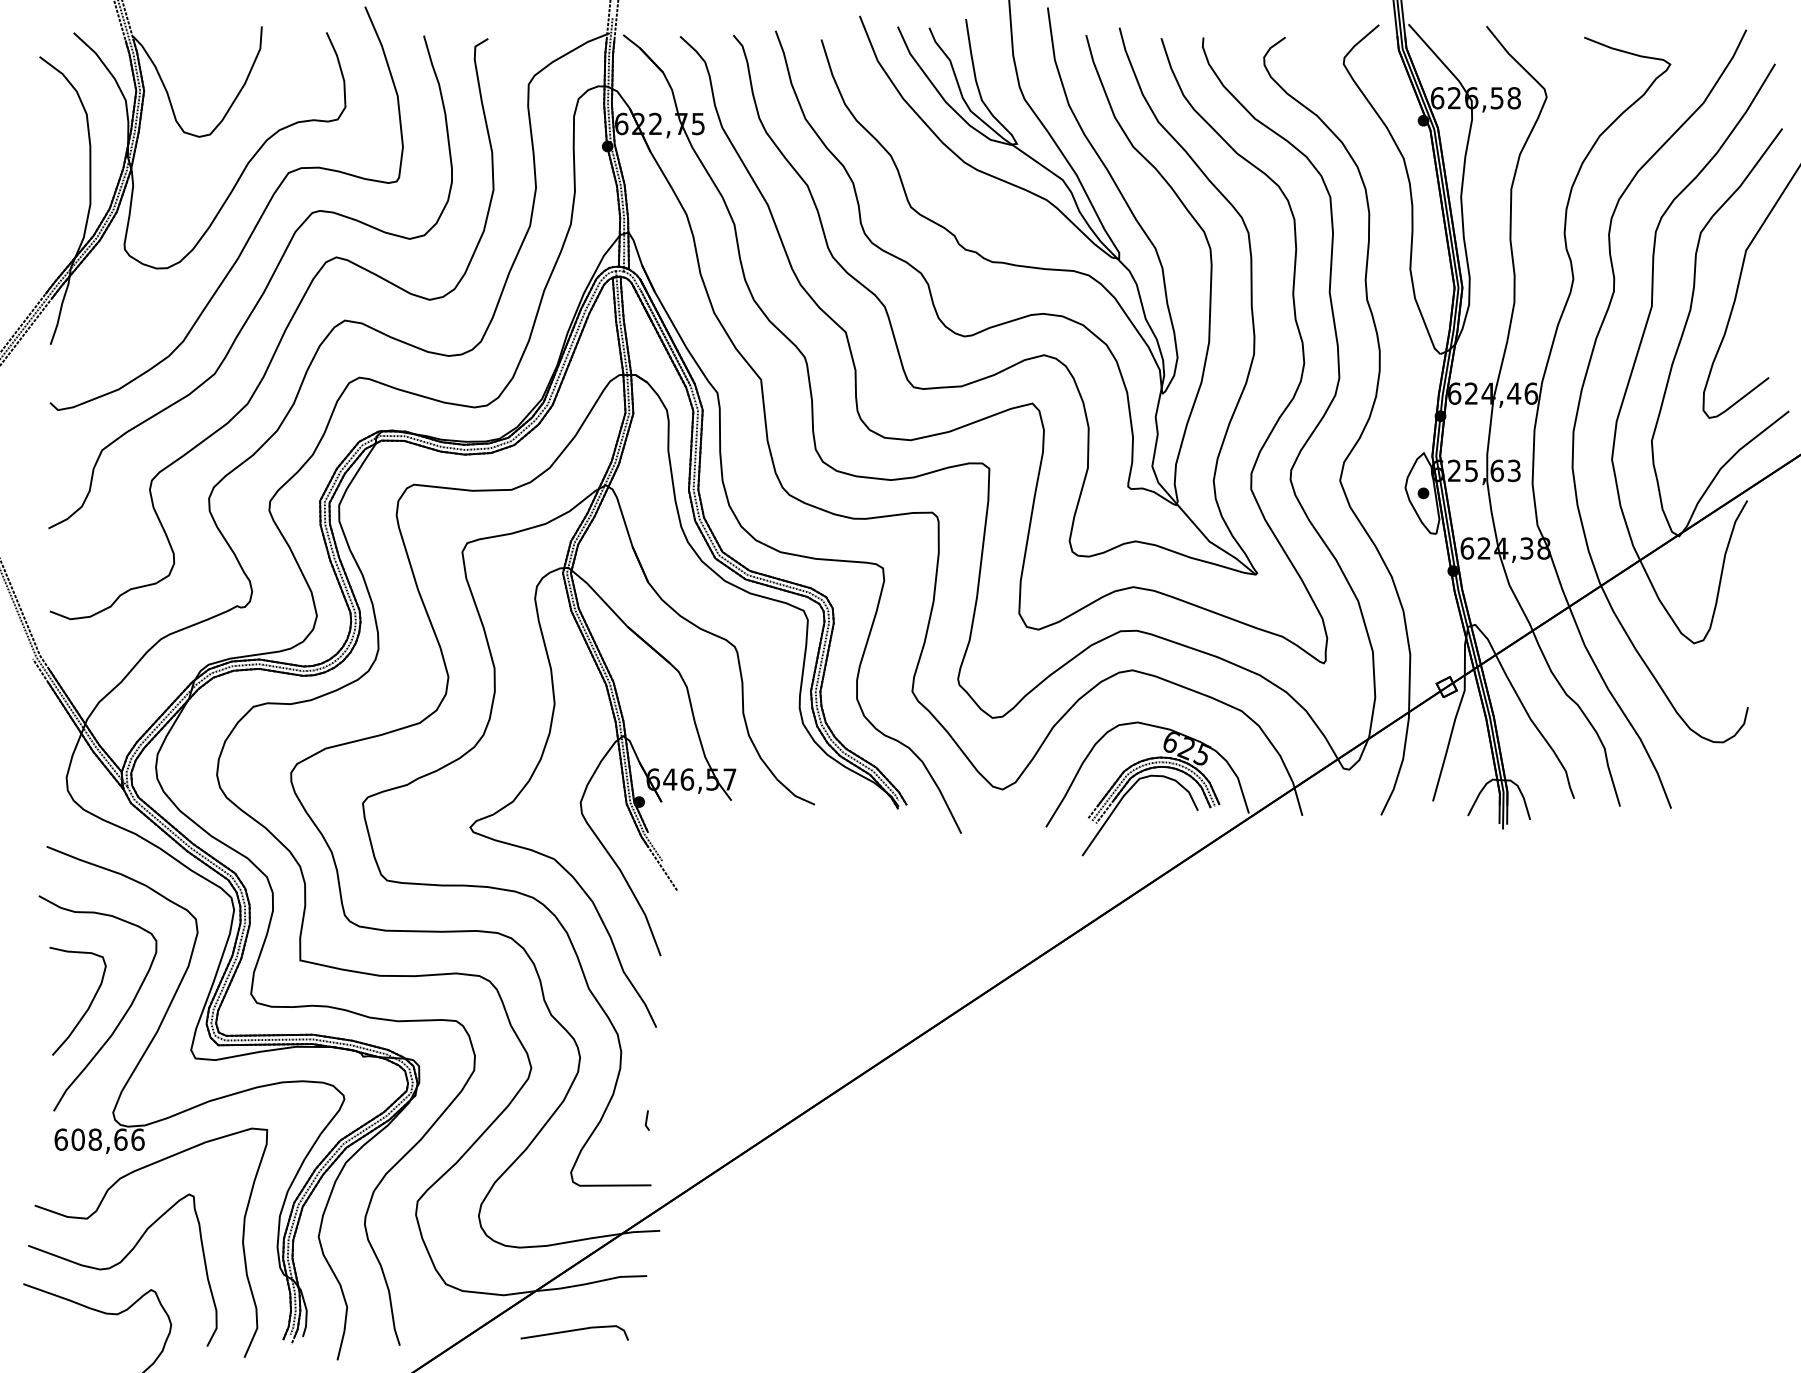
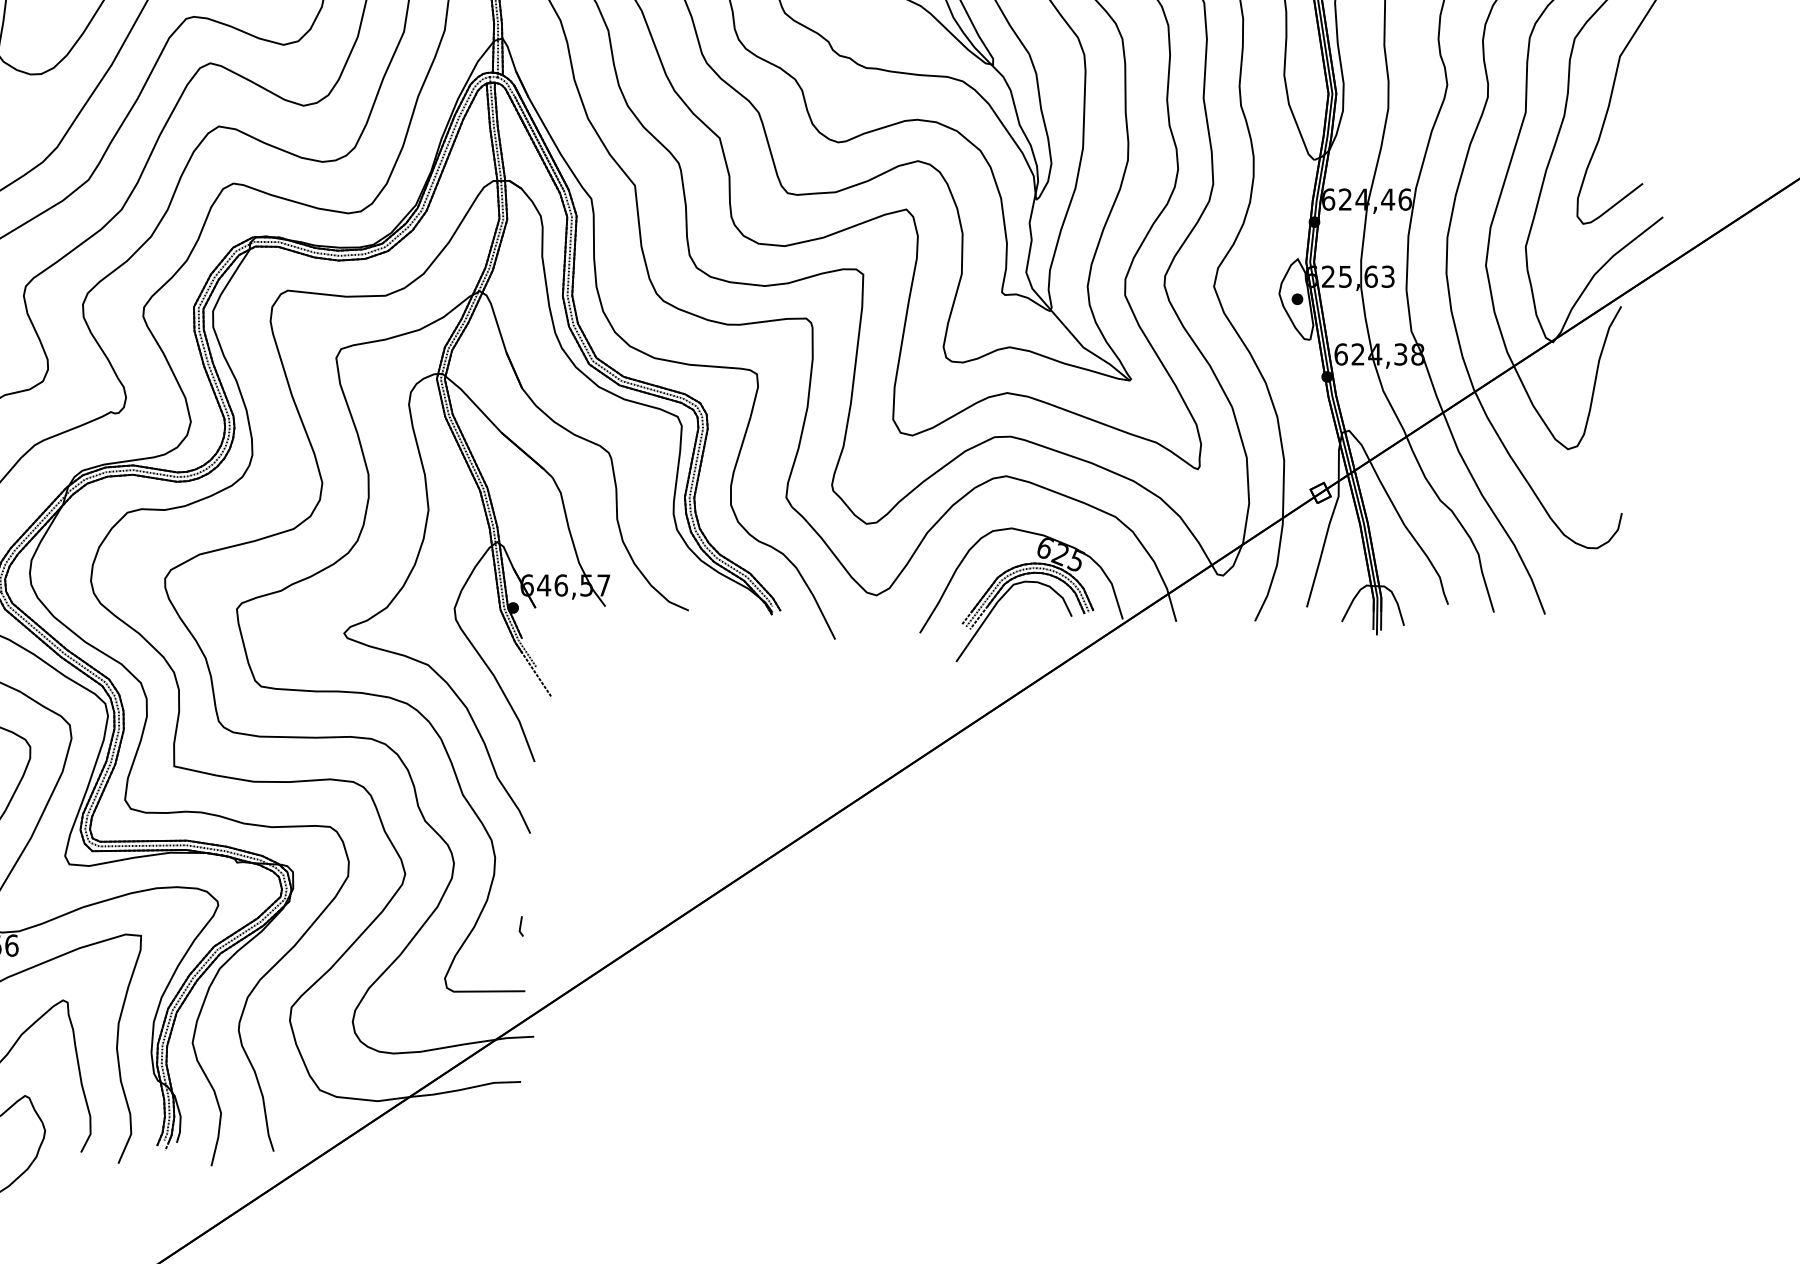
line: (574, 1331) -> (448, 1137), removed

